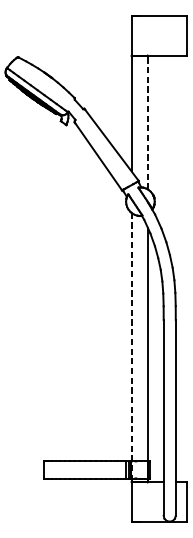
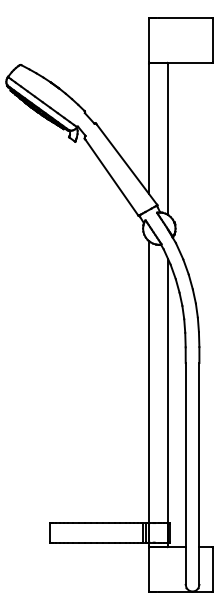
line: (148, 123) -> (168, 139), dashed -> solid
line: (131, 347) -> (149, 394), dashed -> solid

